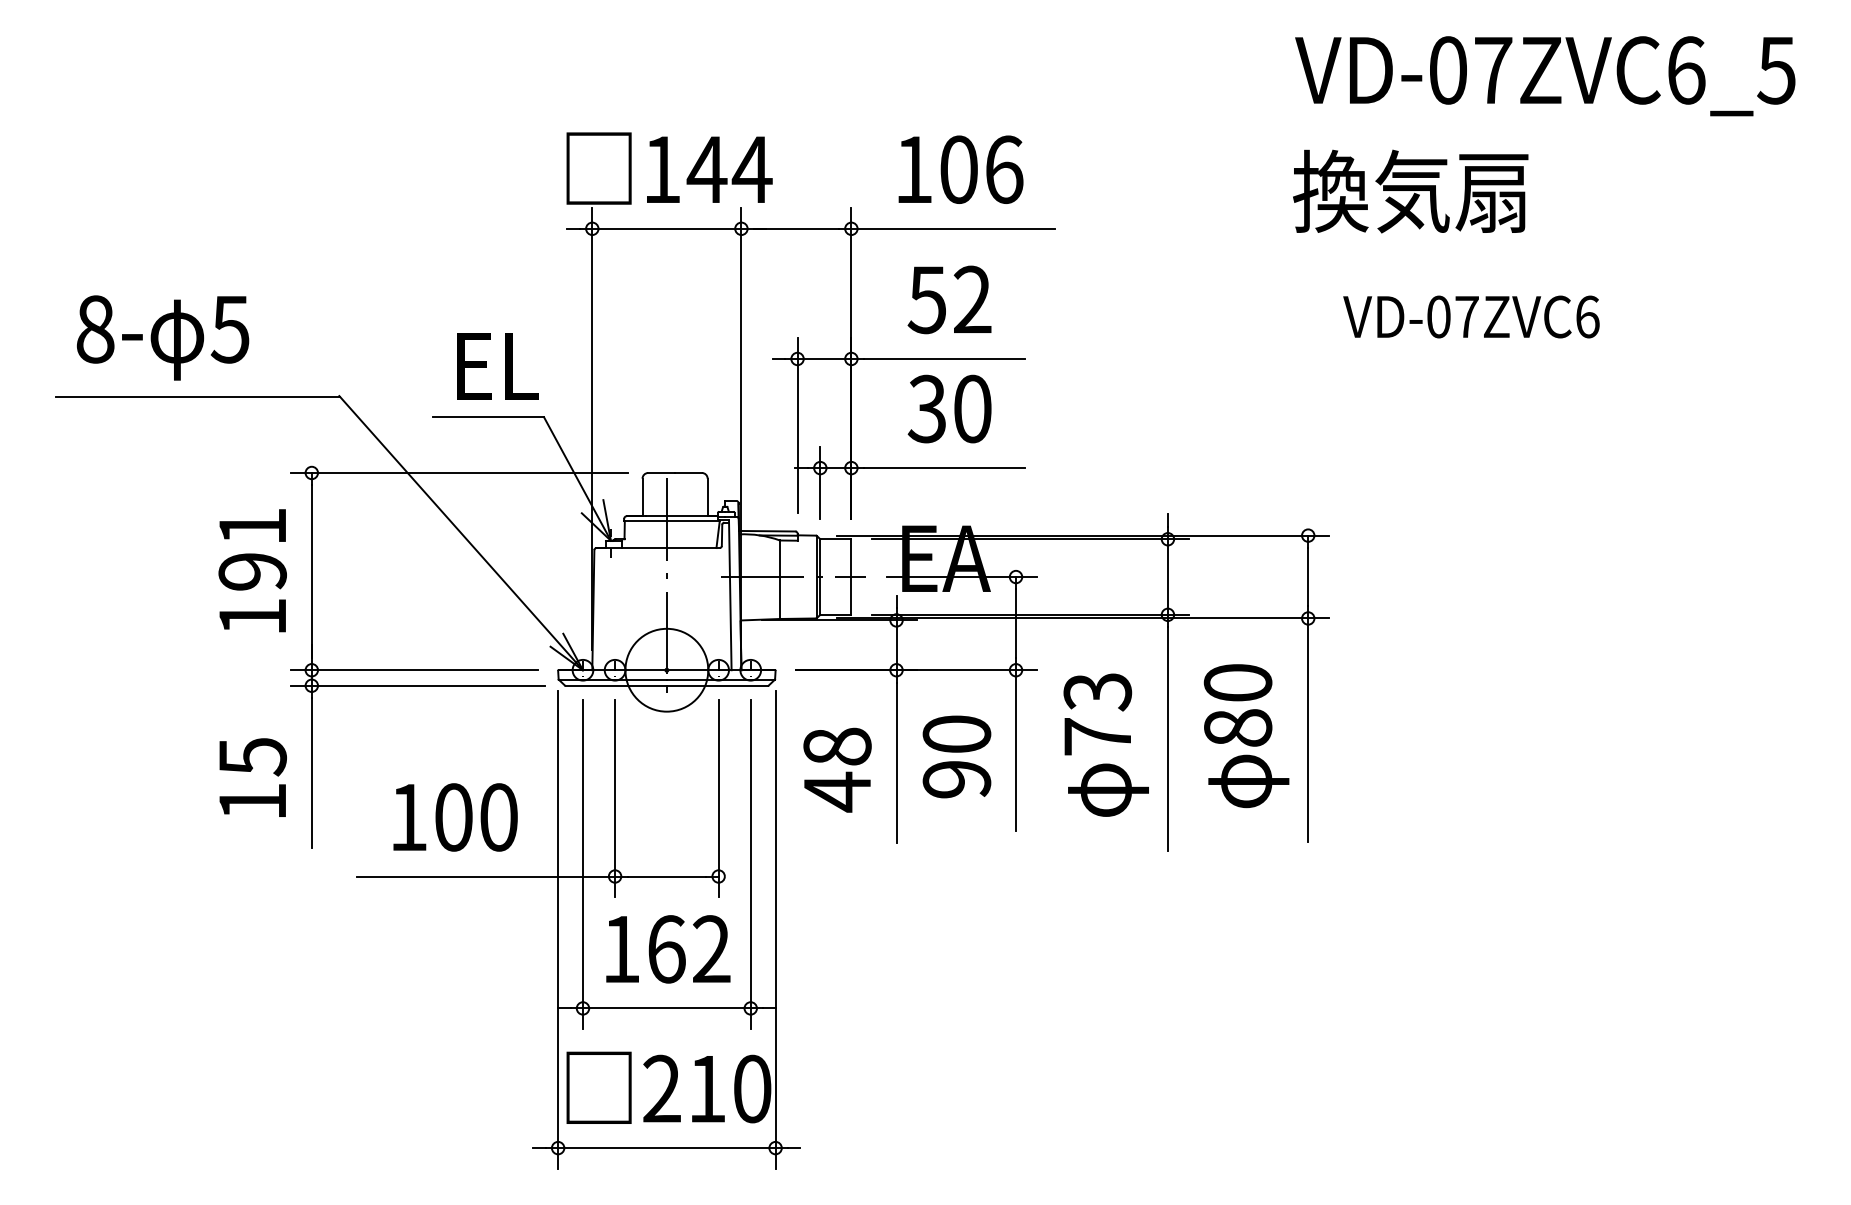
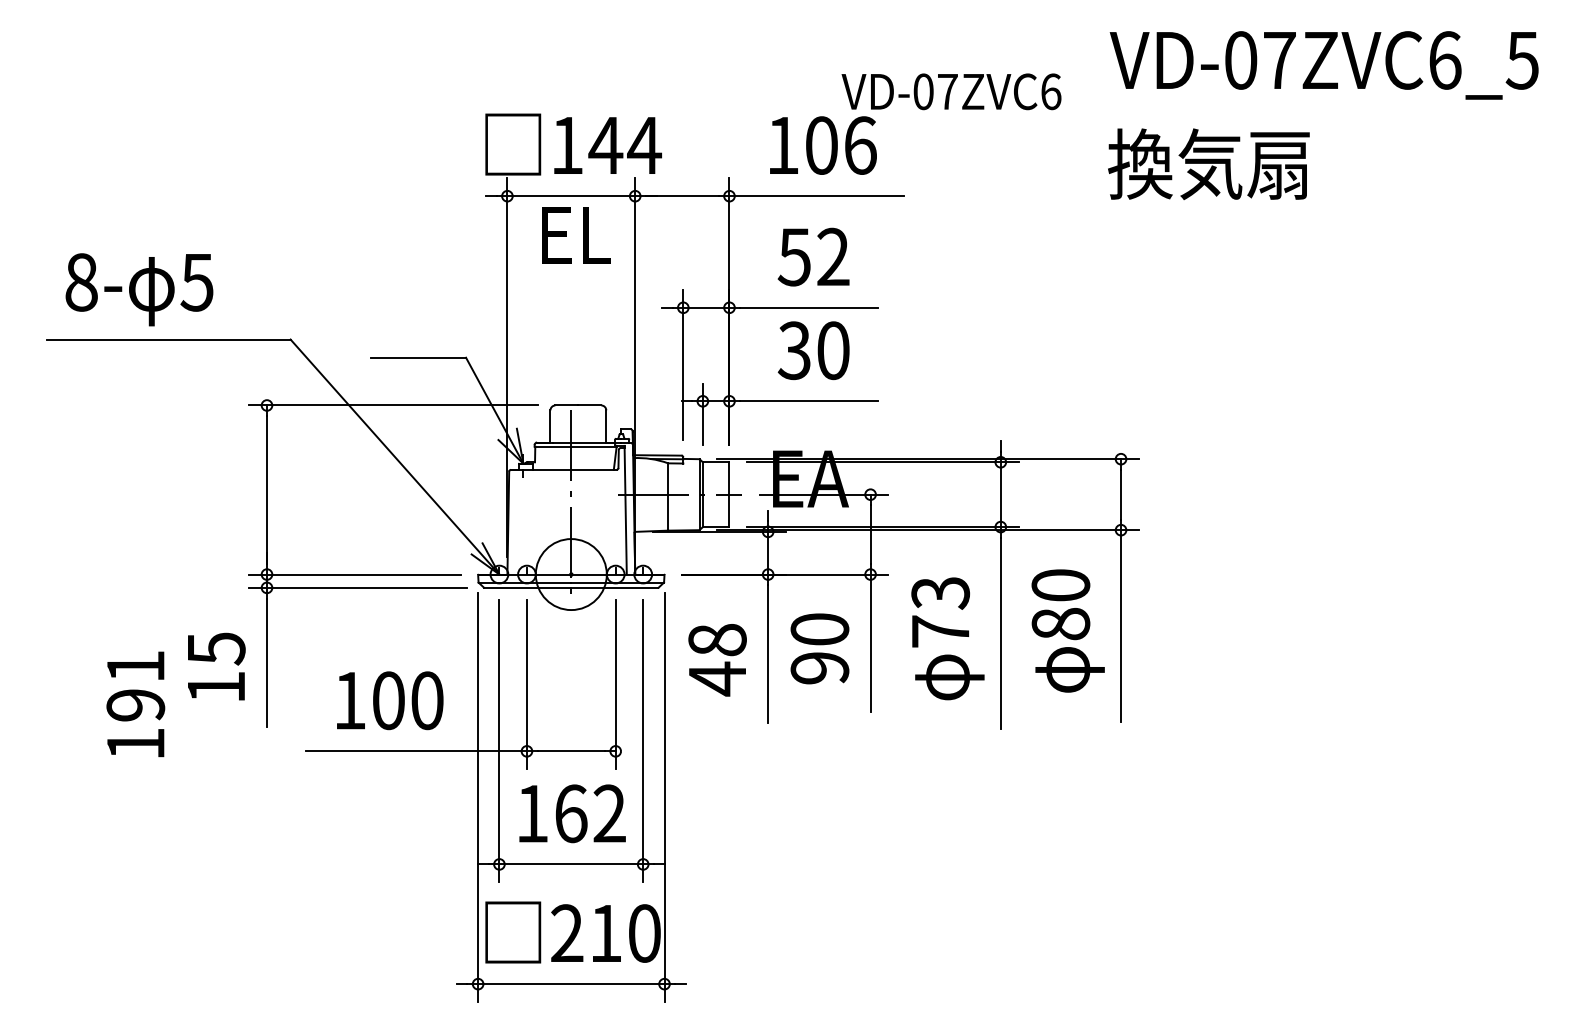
text: (1471, 316) -> (951, 91), moved
text: (497, 366) -> (576, 235), moved
text: (252, 570) -> (135, 704), moved

